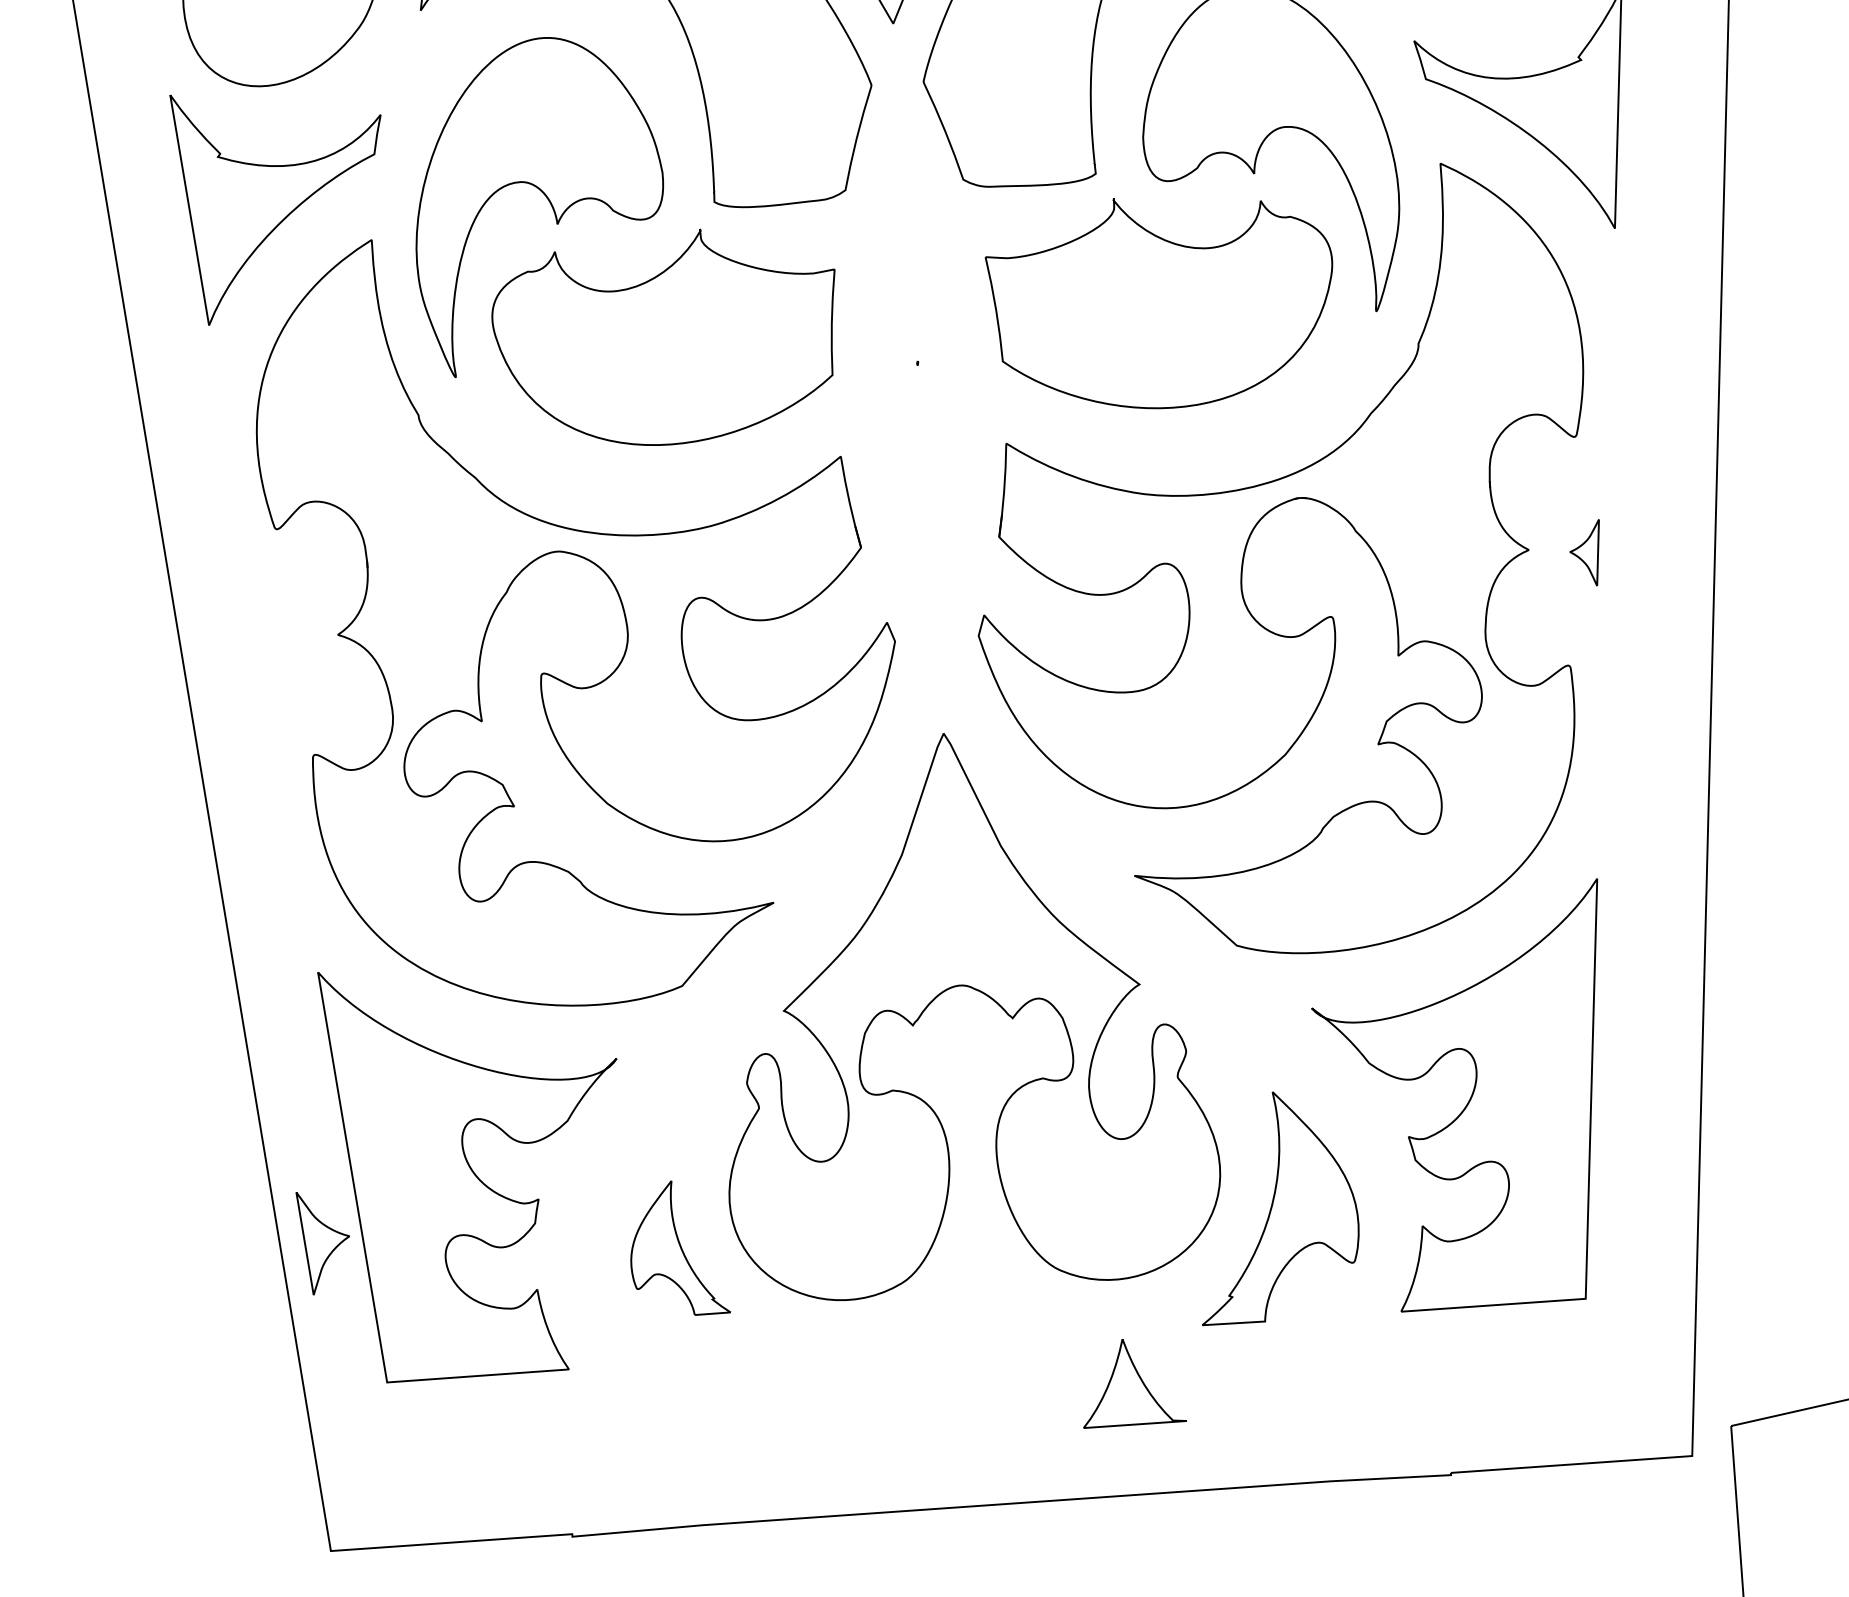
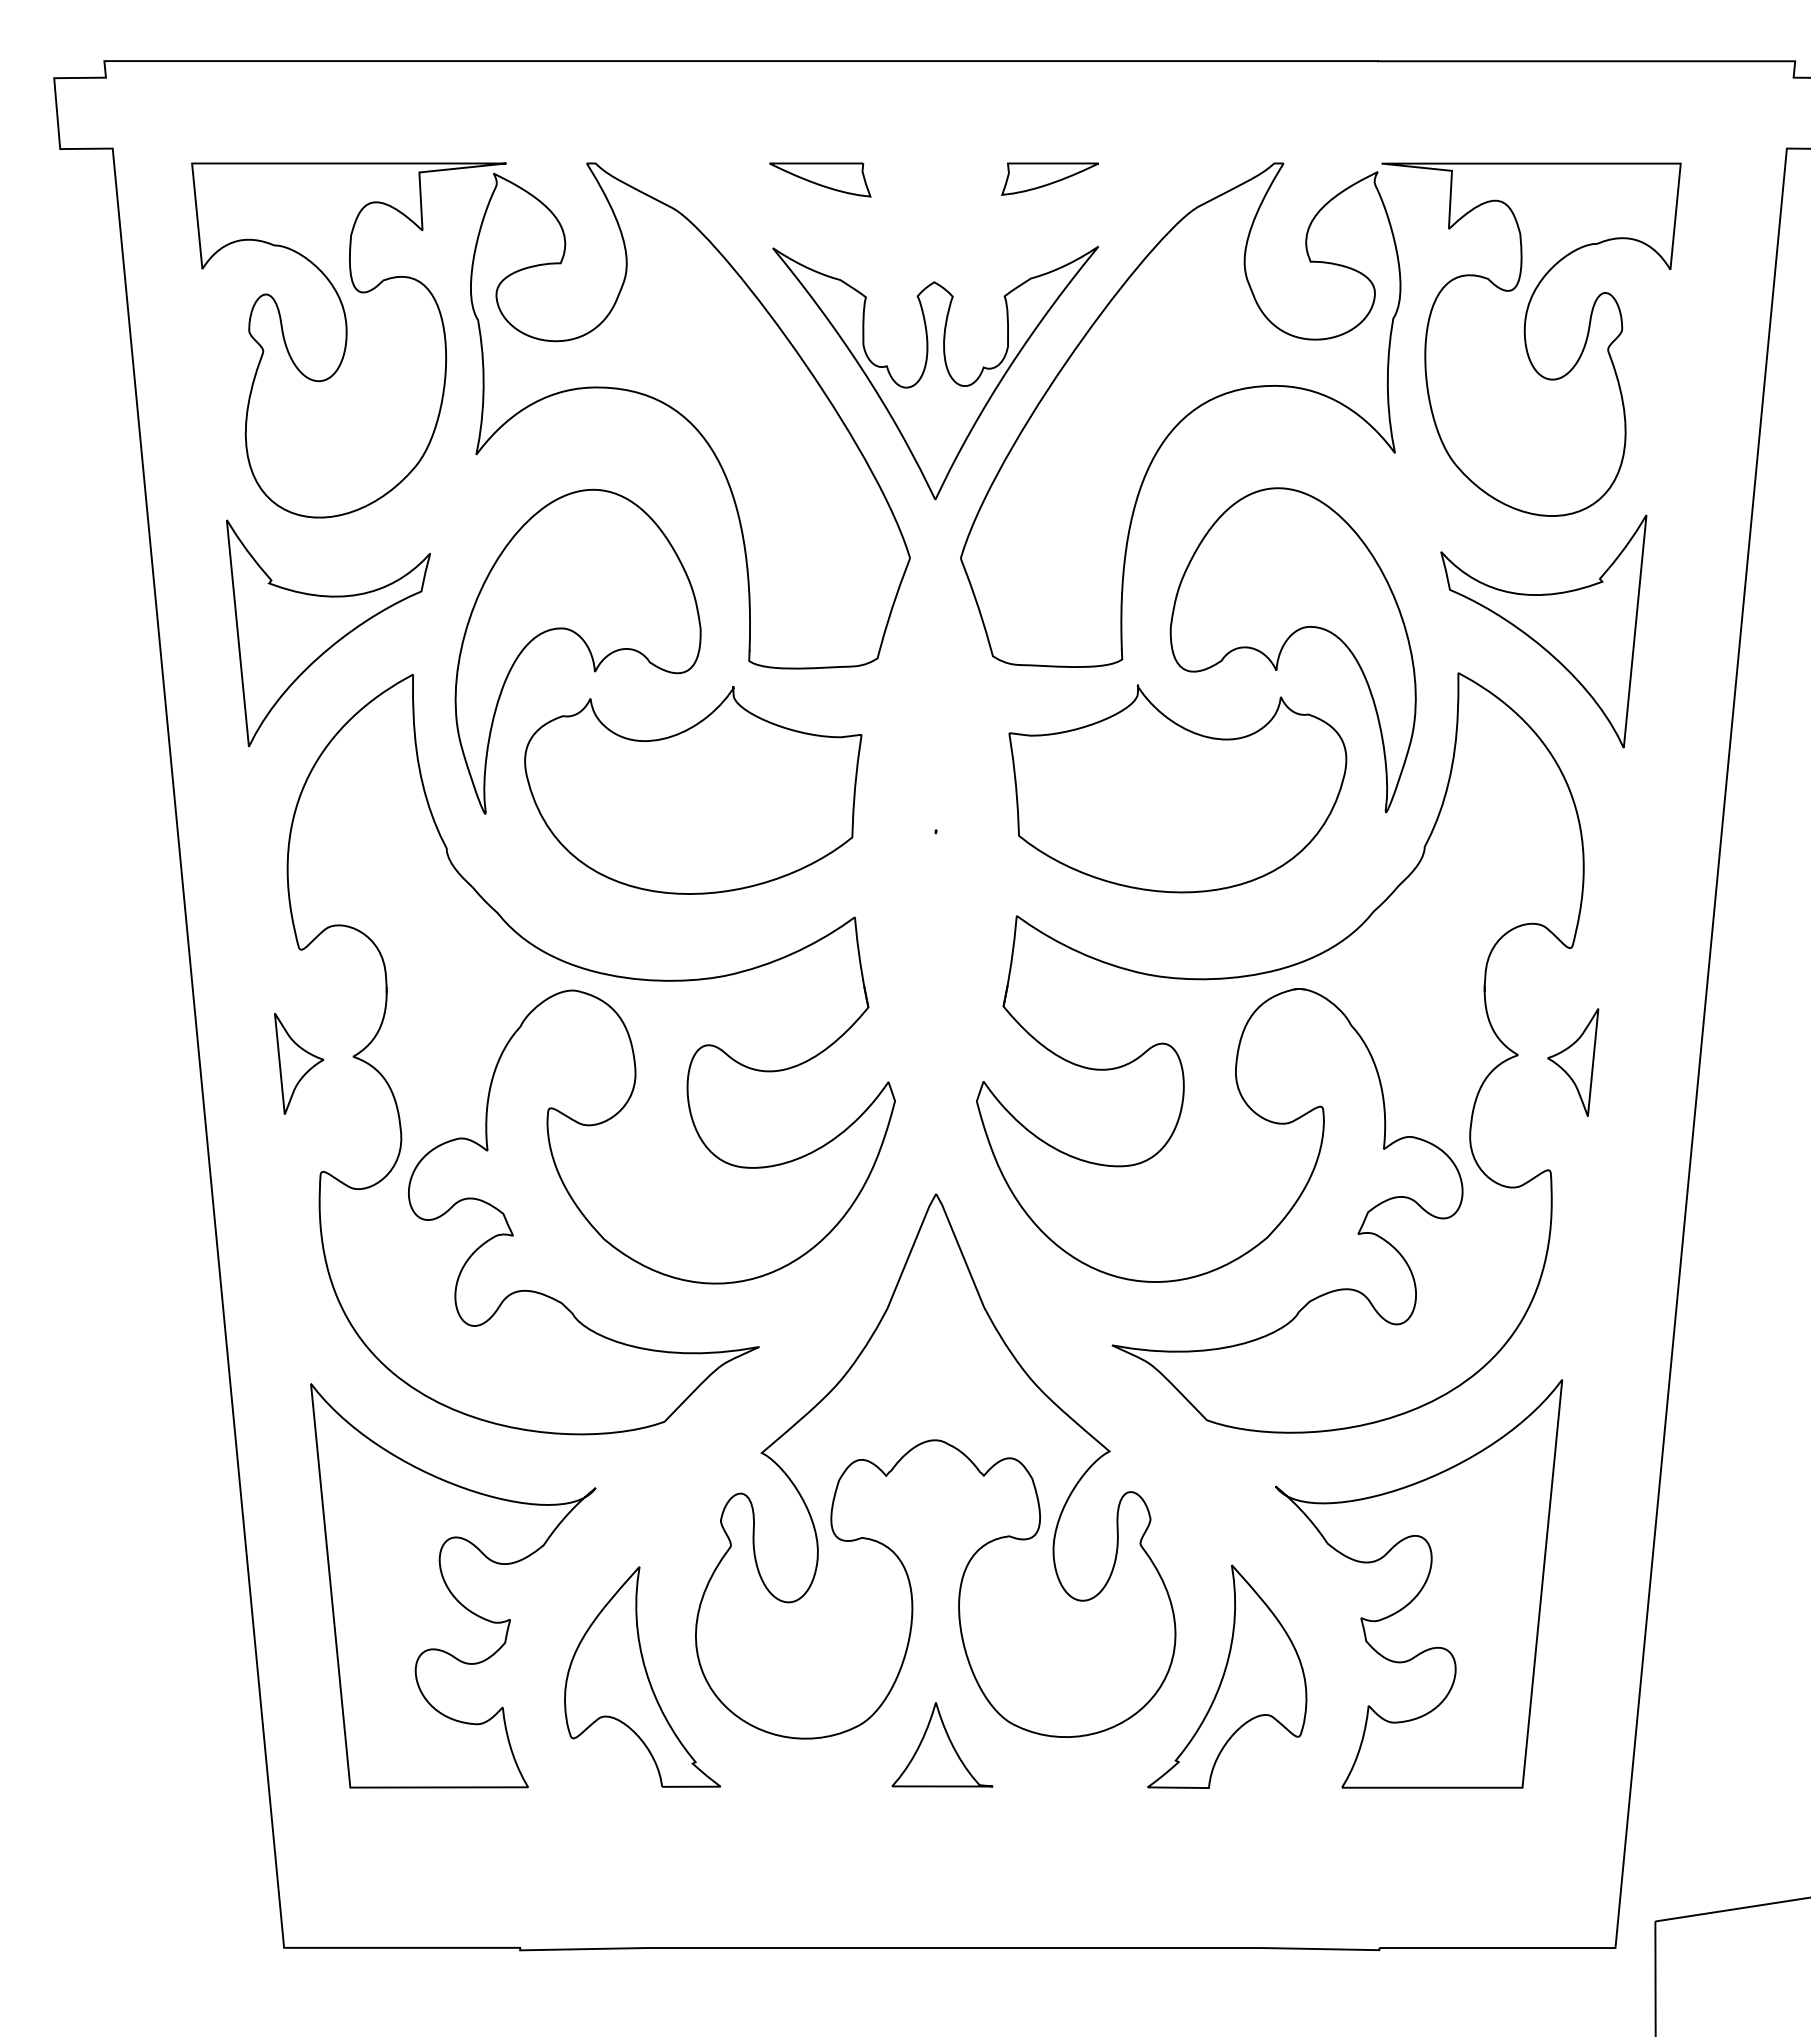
part: (1586, 553) -> (1573, 1062), size x1.67
part: (325, 1241) -> (299, 1063), moved
part: (677, 1247) -> (642, 1676), size x1.67
part: (1132, 1381) -> (942, 1744), moved

